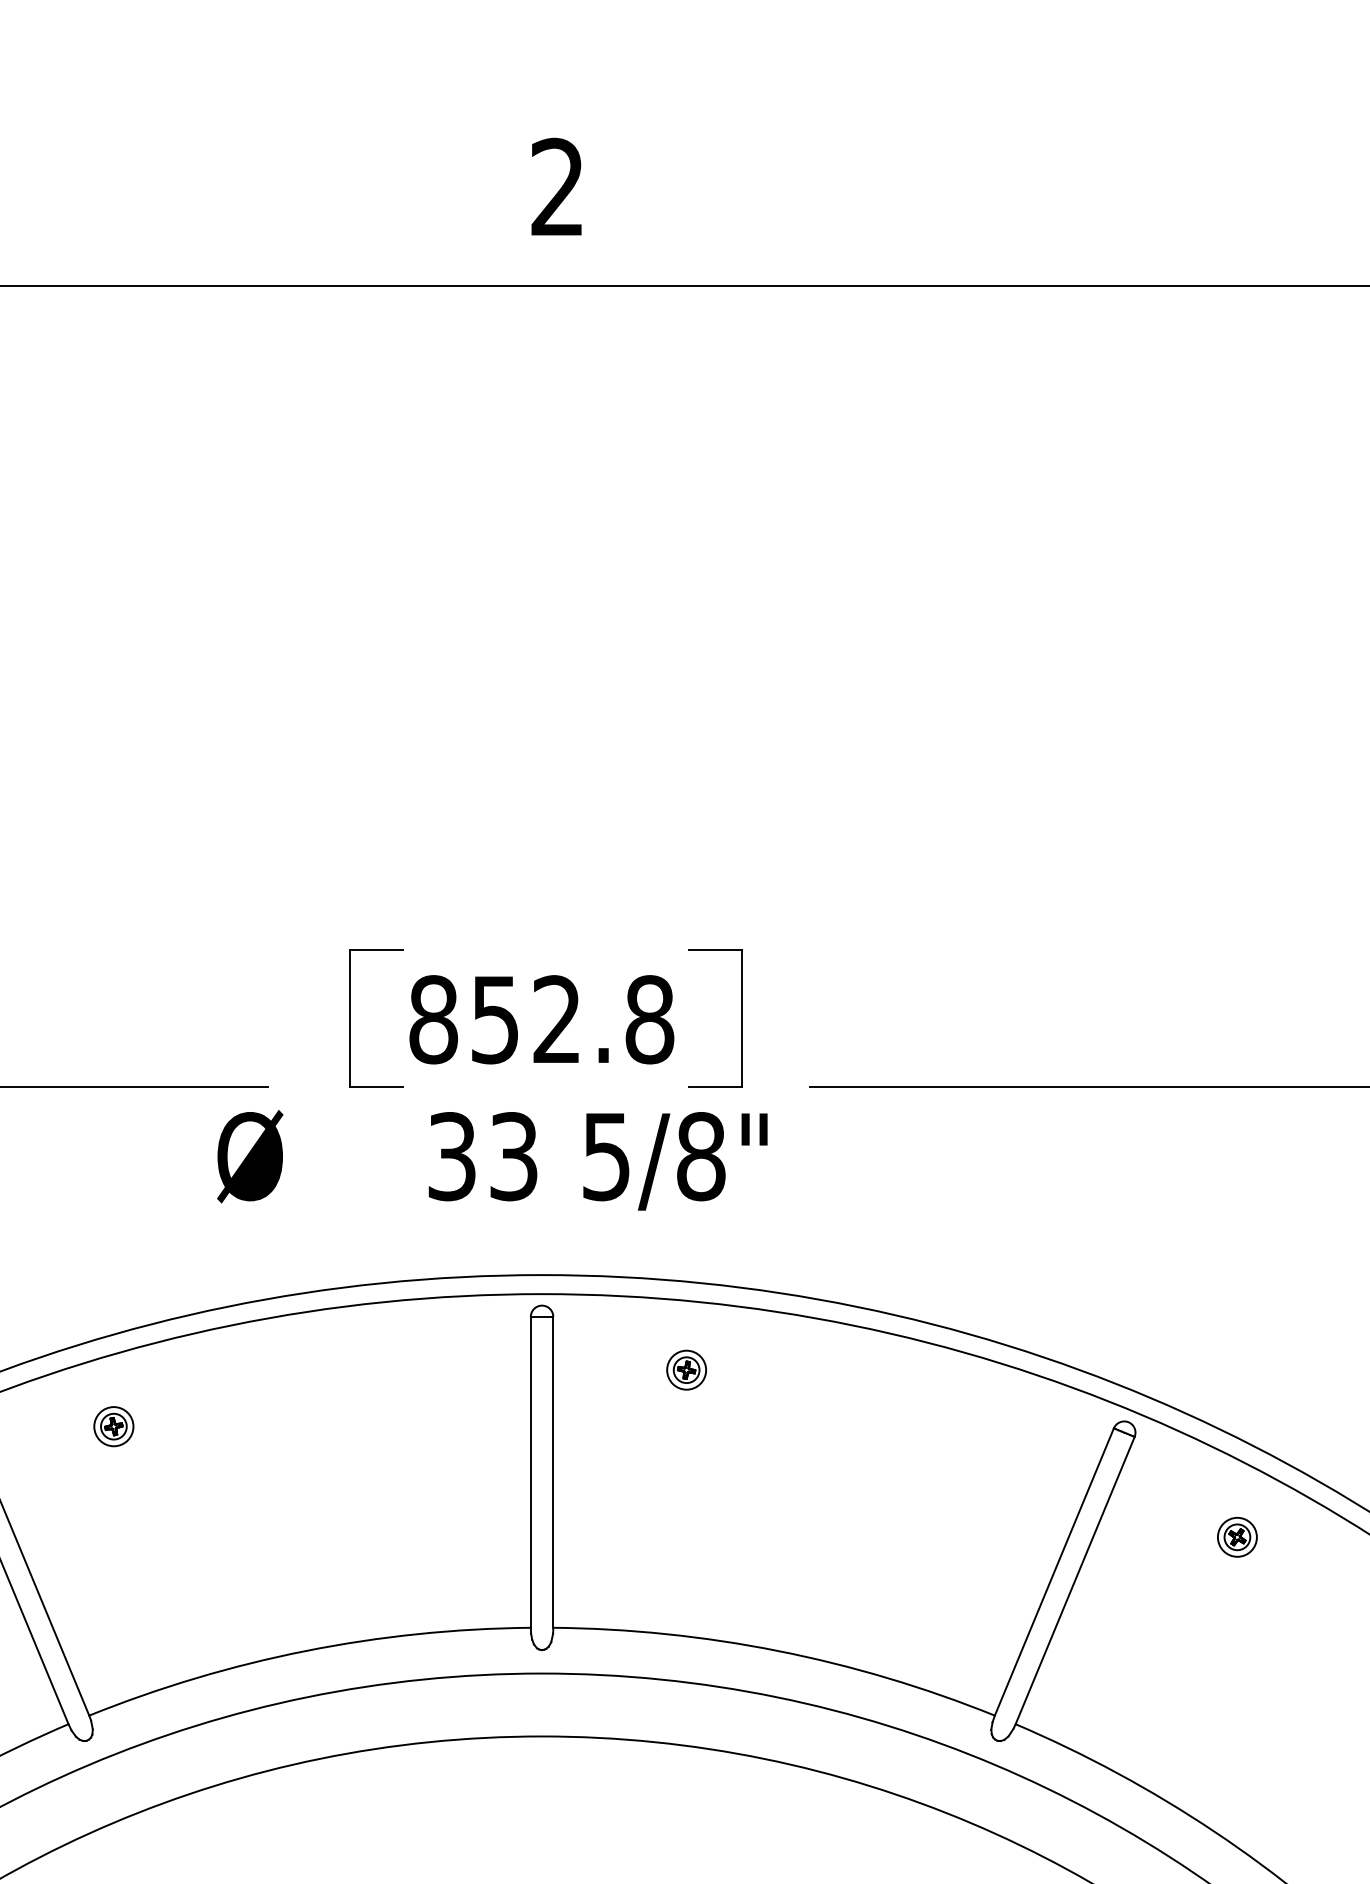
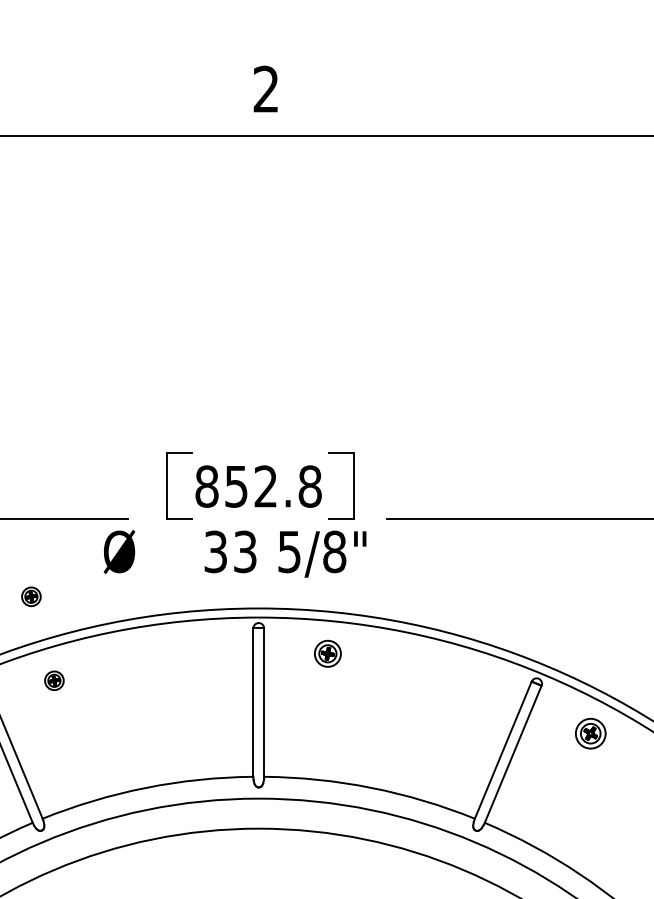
part: (65, 1249) -> (31, 596), added
part: (686, 1369) -> (327, 653), size x1.4
part: (1237, 1537) -> (590, 733), size x1.6

